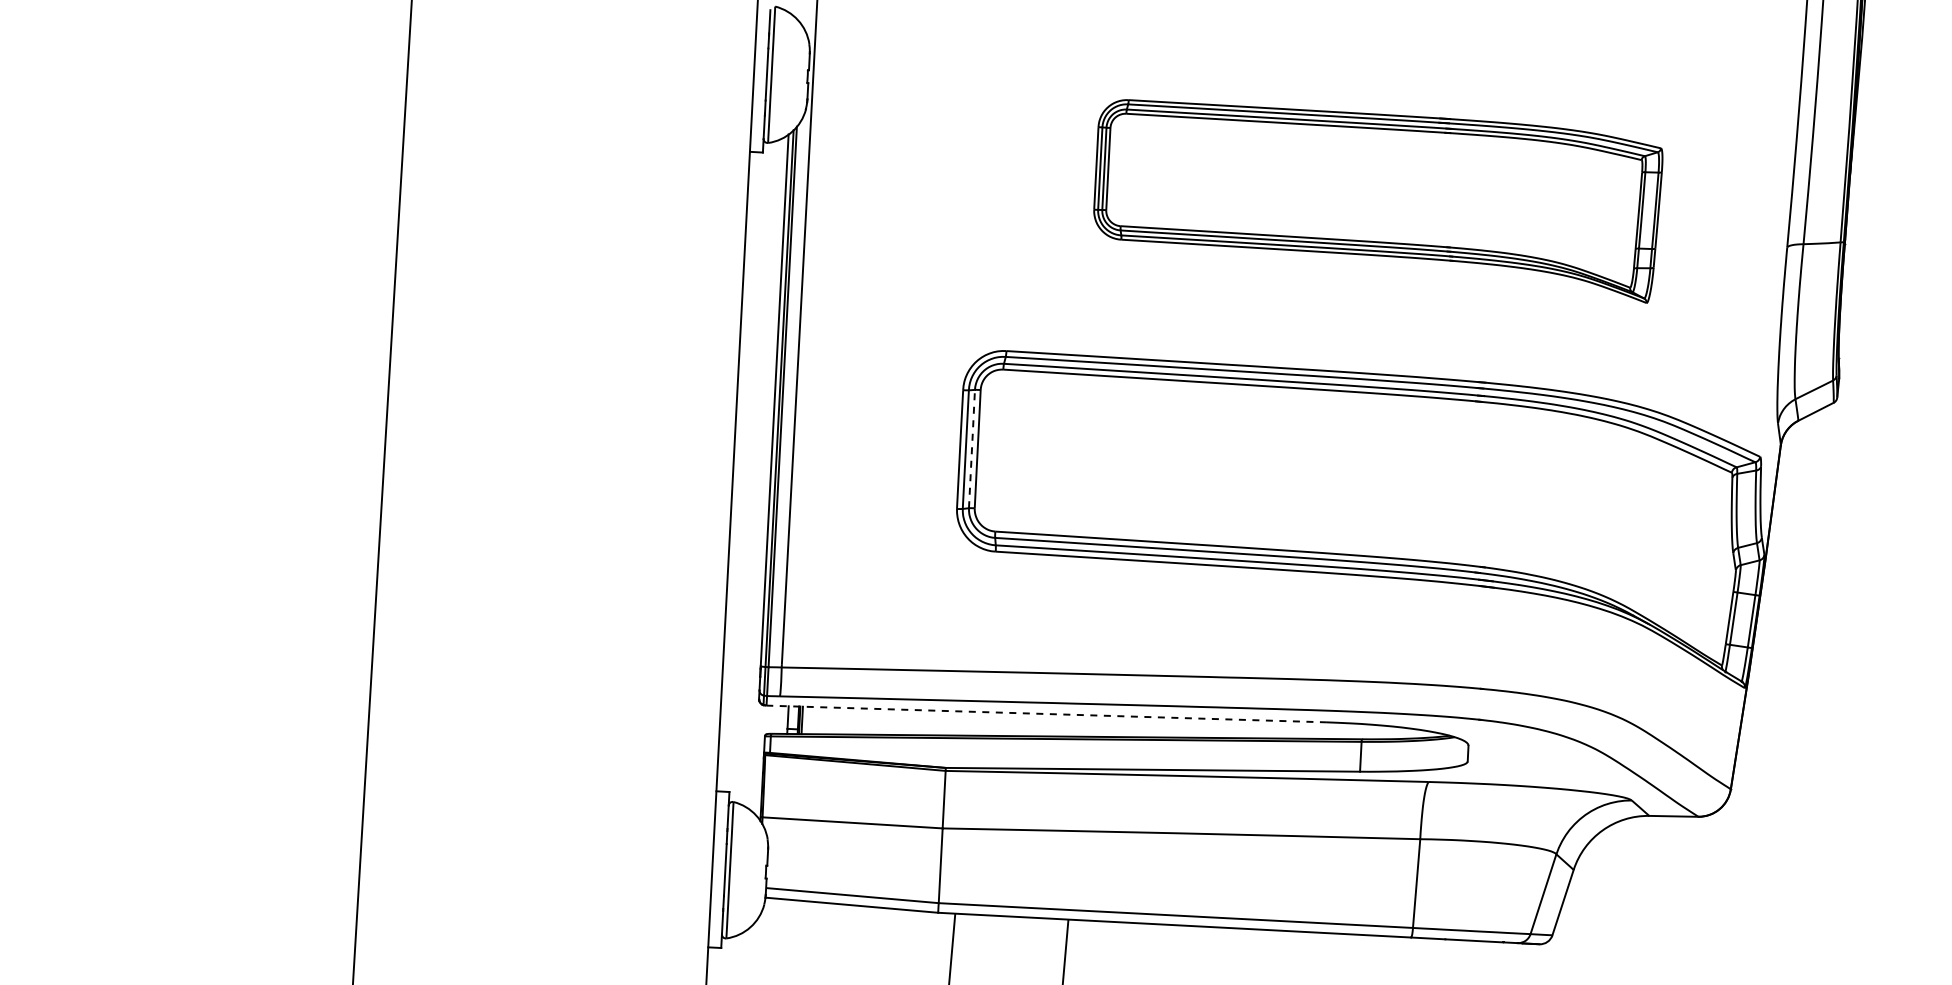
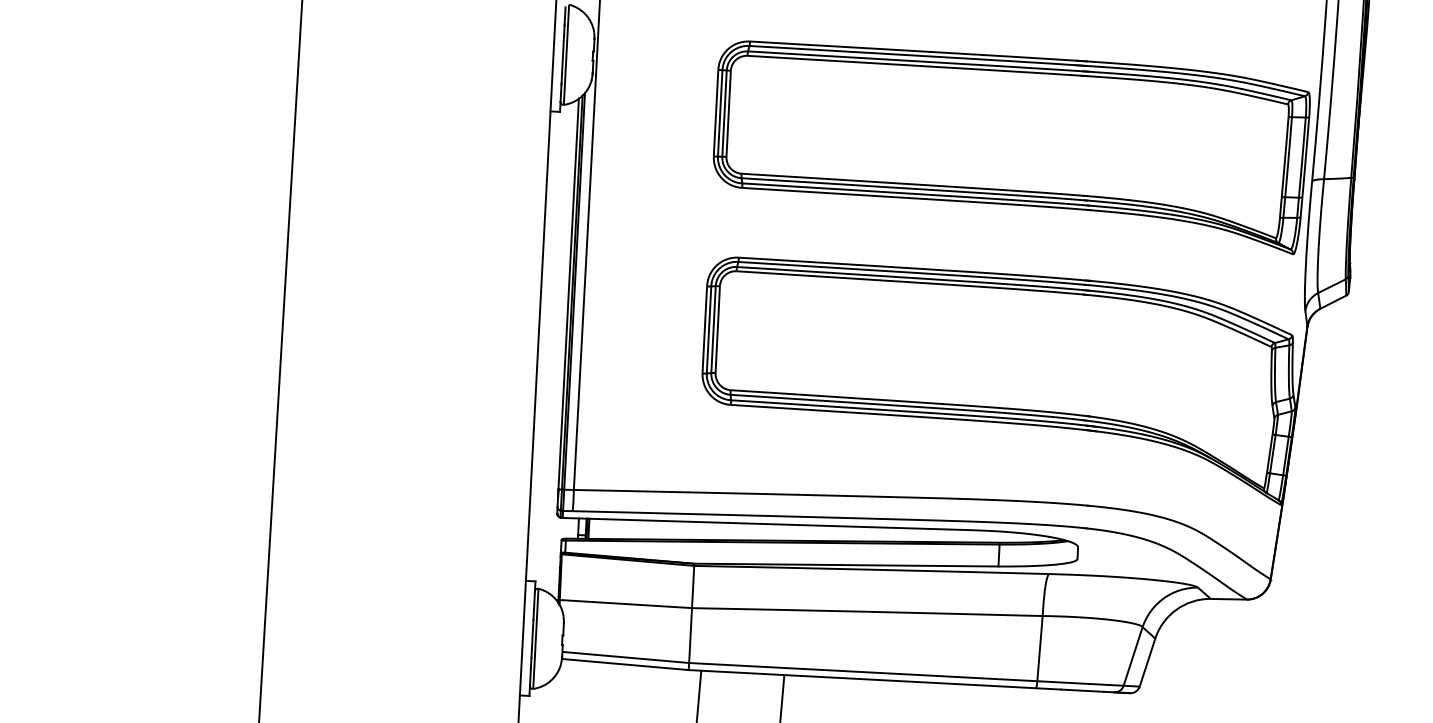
part: (1378, 201) -> (1012, 147), size x1.43
line: (972, 449) -> (713, 329), dashed -> solid
line: (1046, 714) -> (768, 524), dashed -> solid

